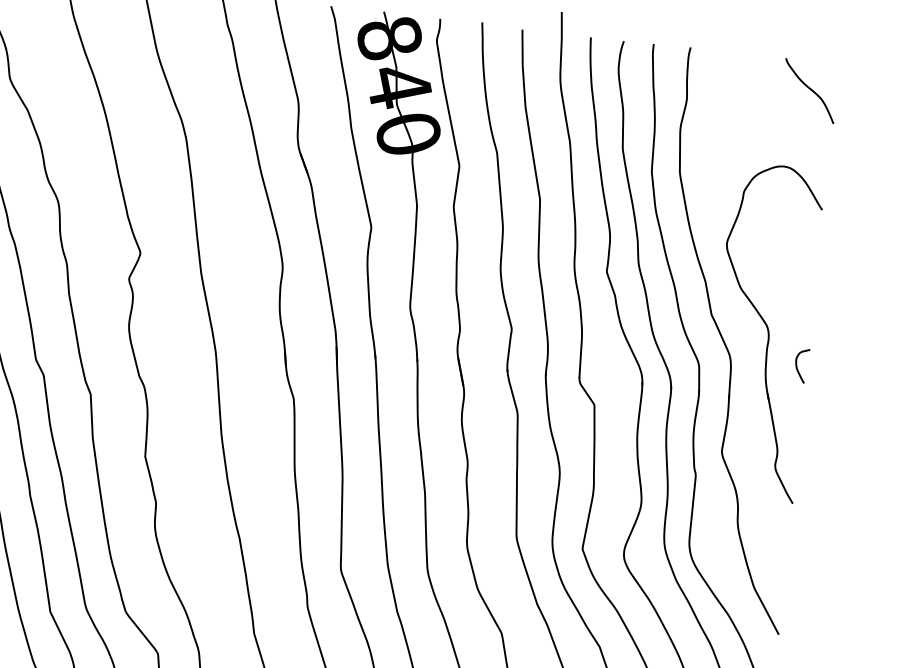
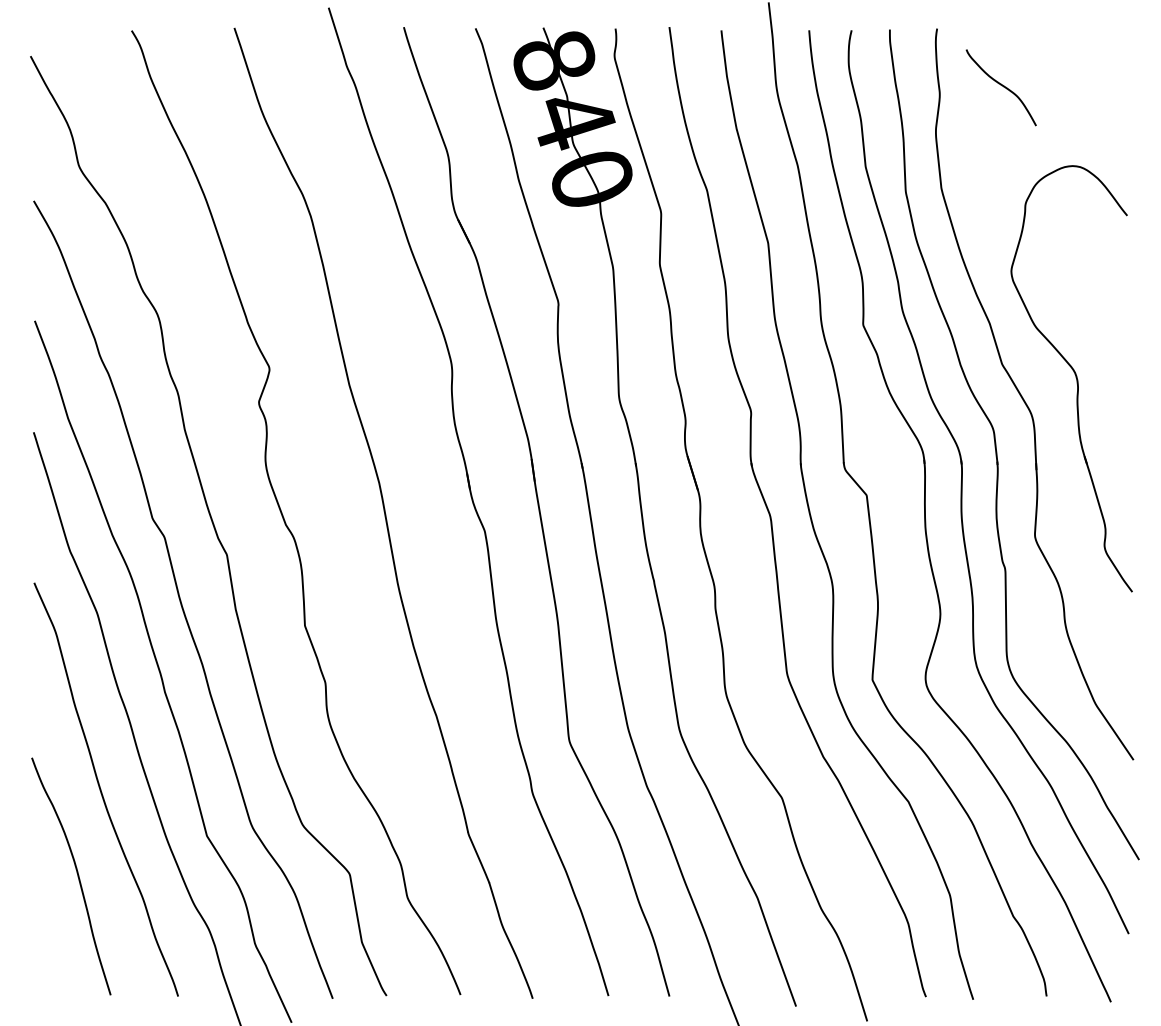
curve: (809, 89) -> (1000, 85), moved
curve: (797, 366) -> (1118, 417), removed

